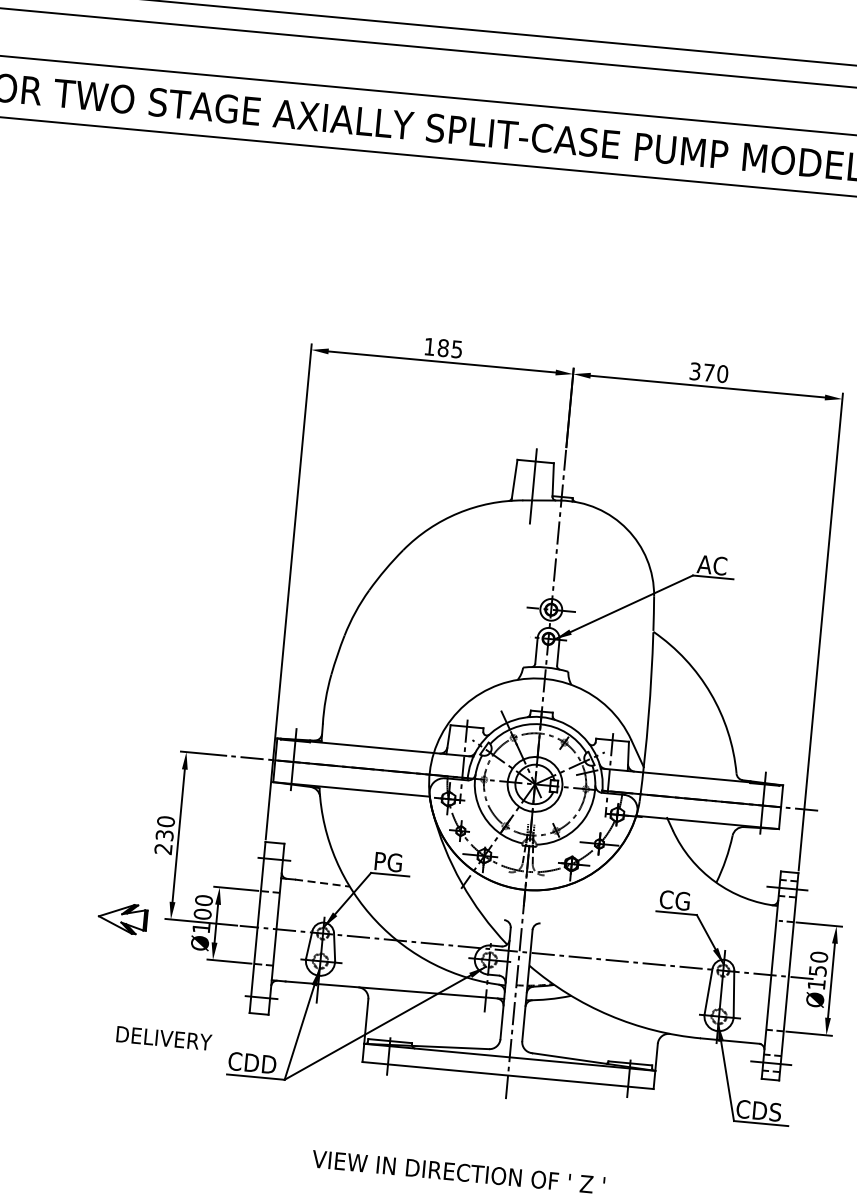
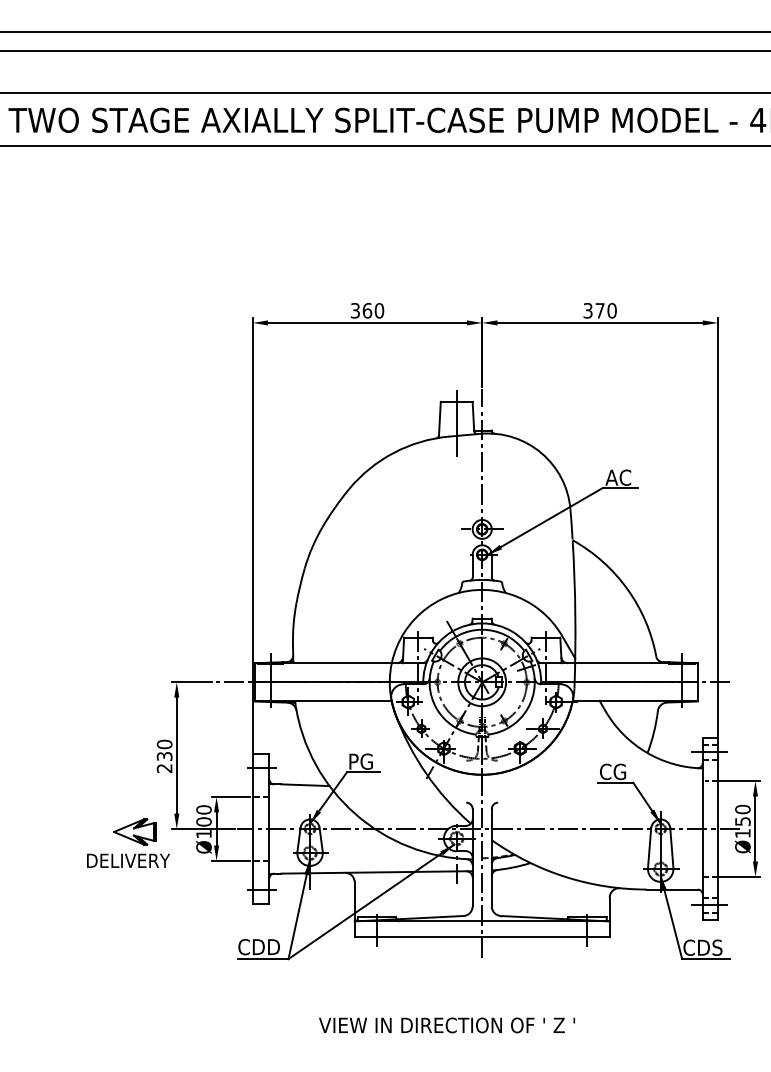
text: (443, 347) -> (367, 310), 185 -> 360
line: (322, 883) -> (305, 785), dashed -> solid
text: (164, 1038) -> (128, 860), moved

